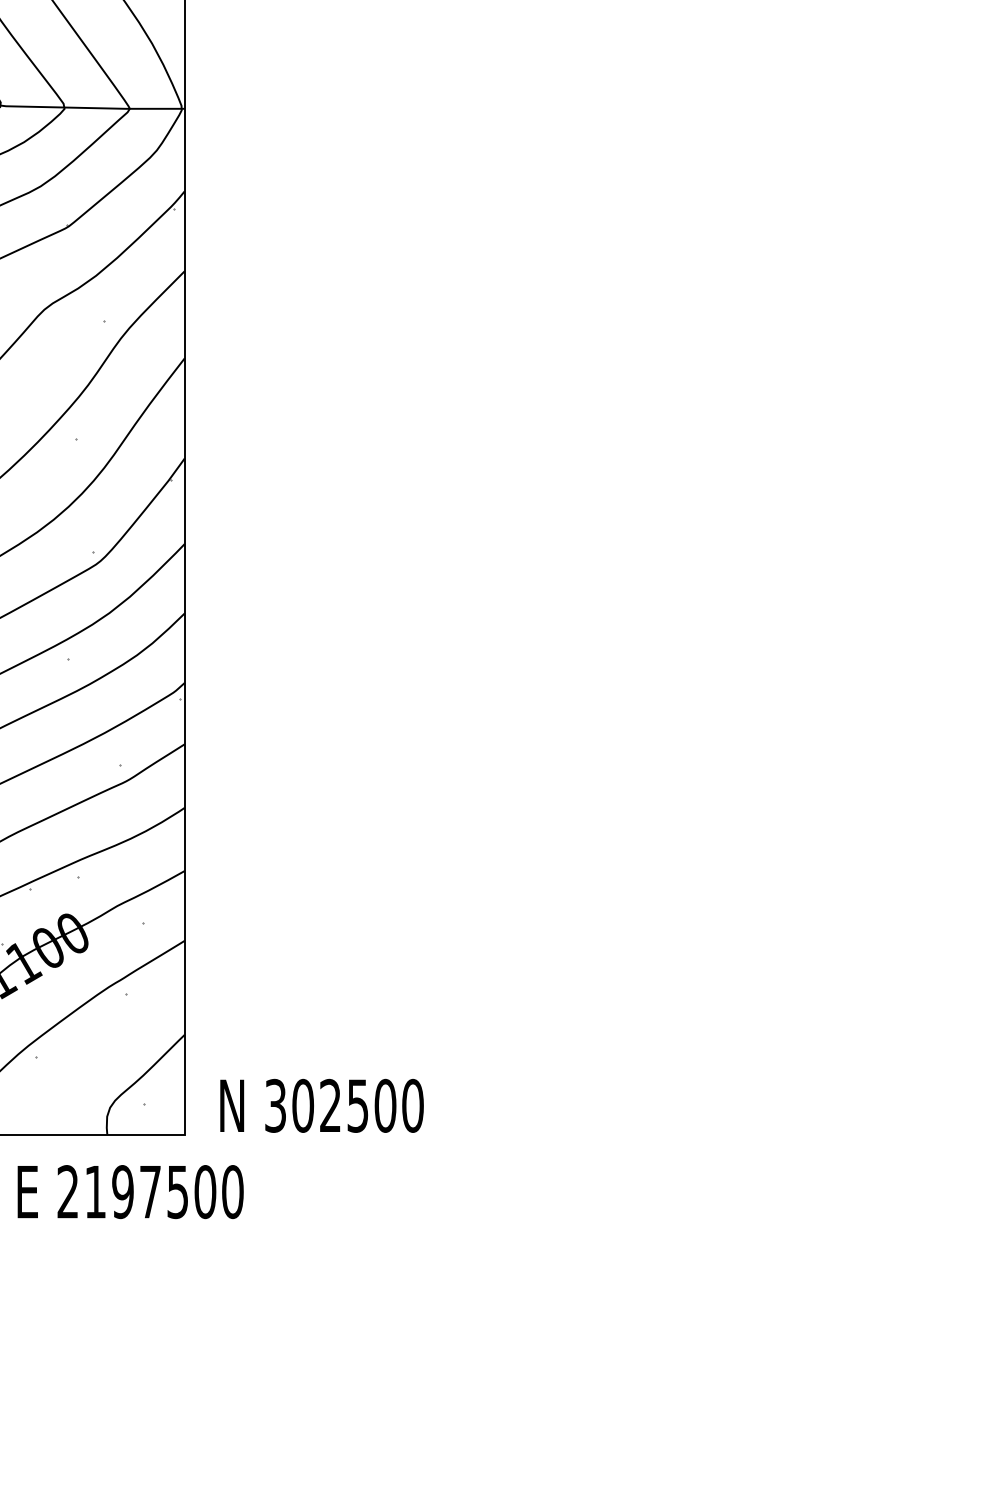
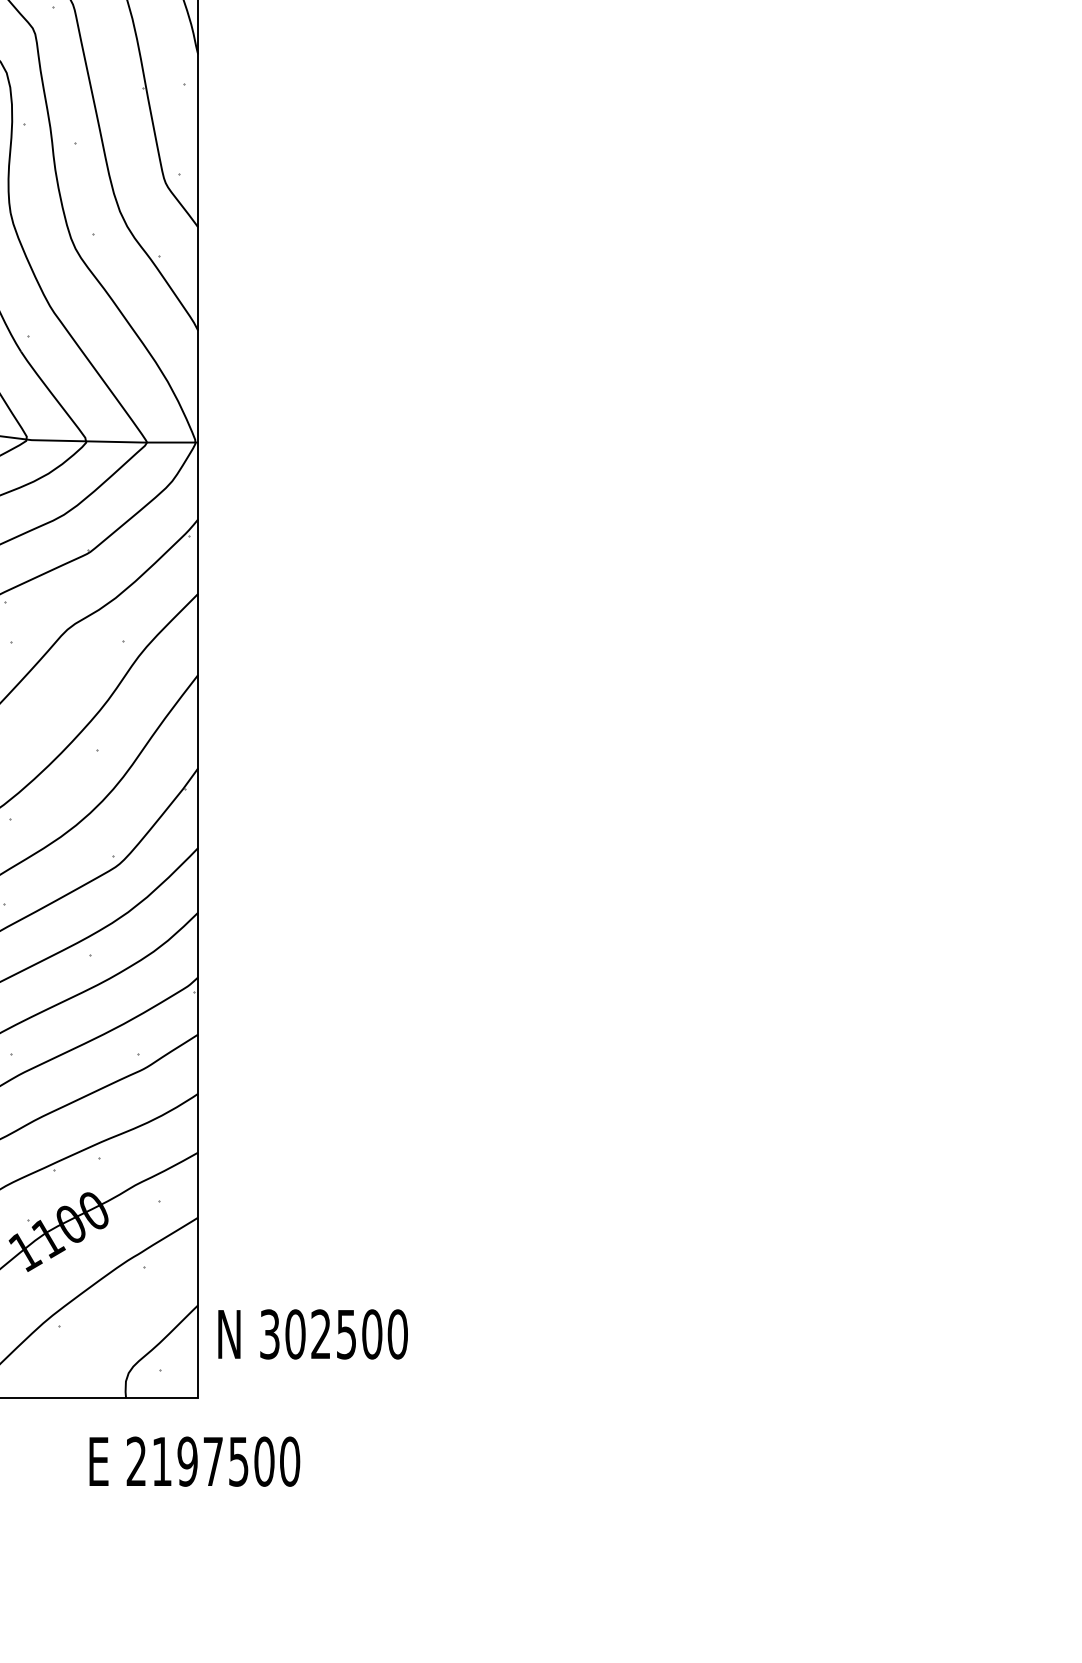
text: (321, 1105) -> (312, 1334), moved
text: (130, 1191) -> (194, 1461), moved

